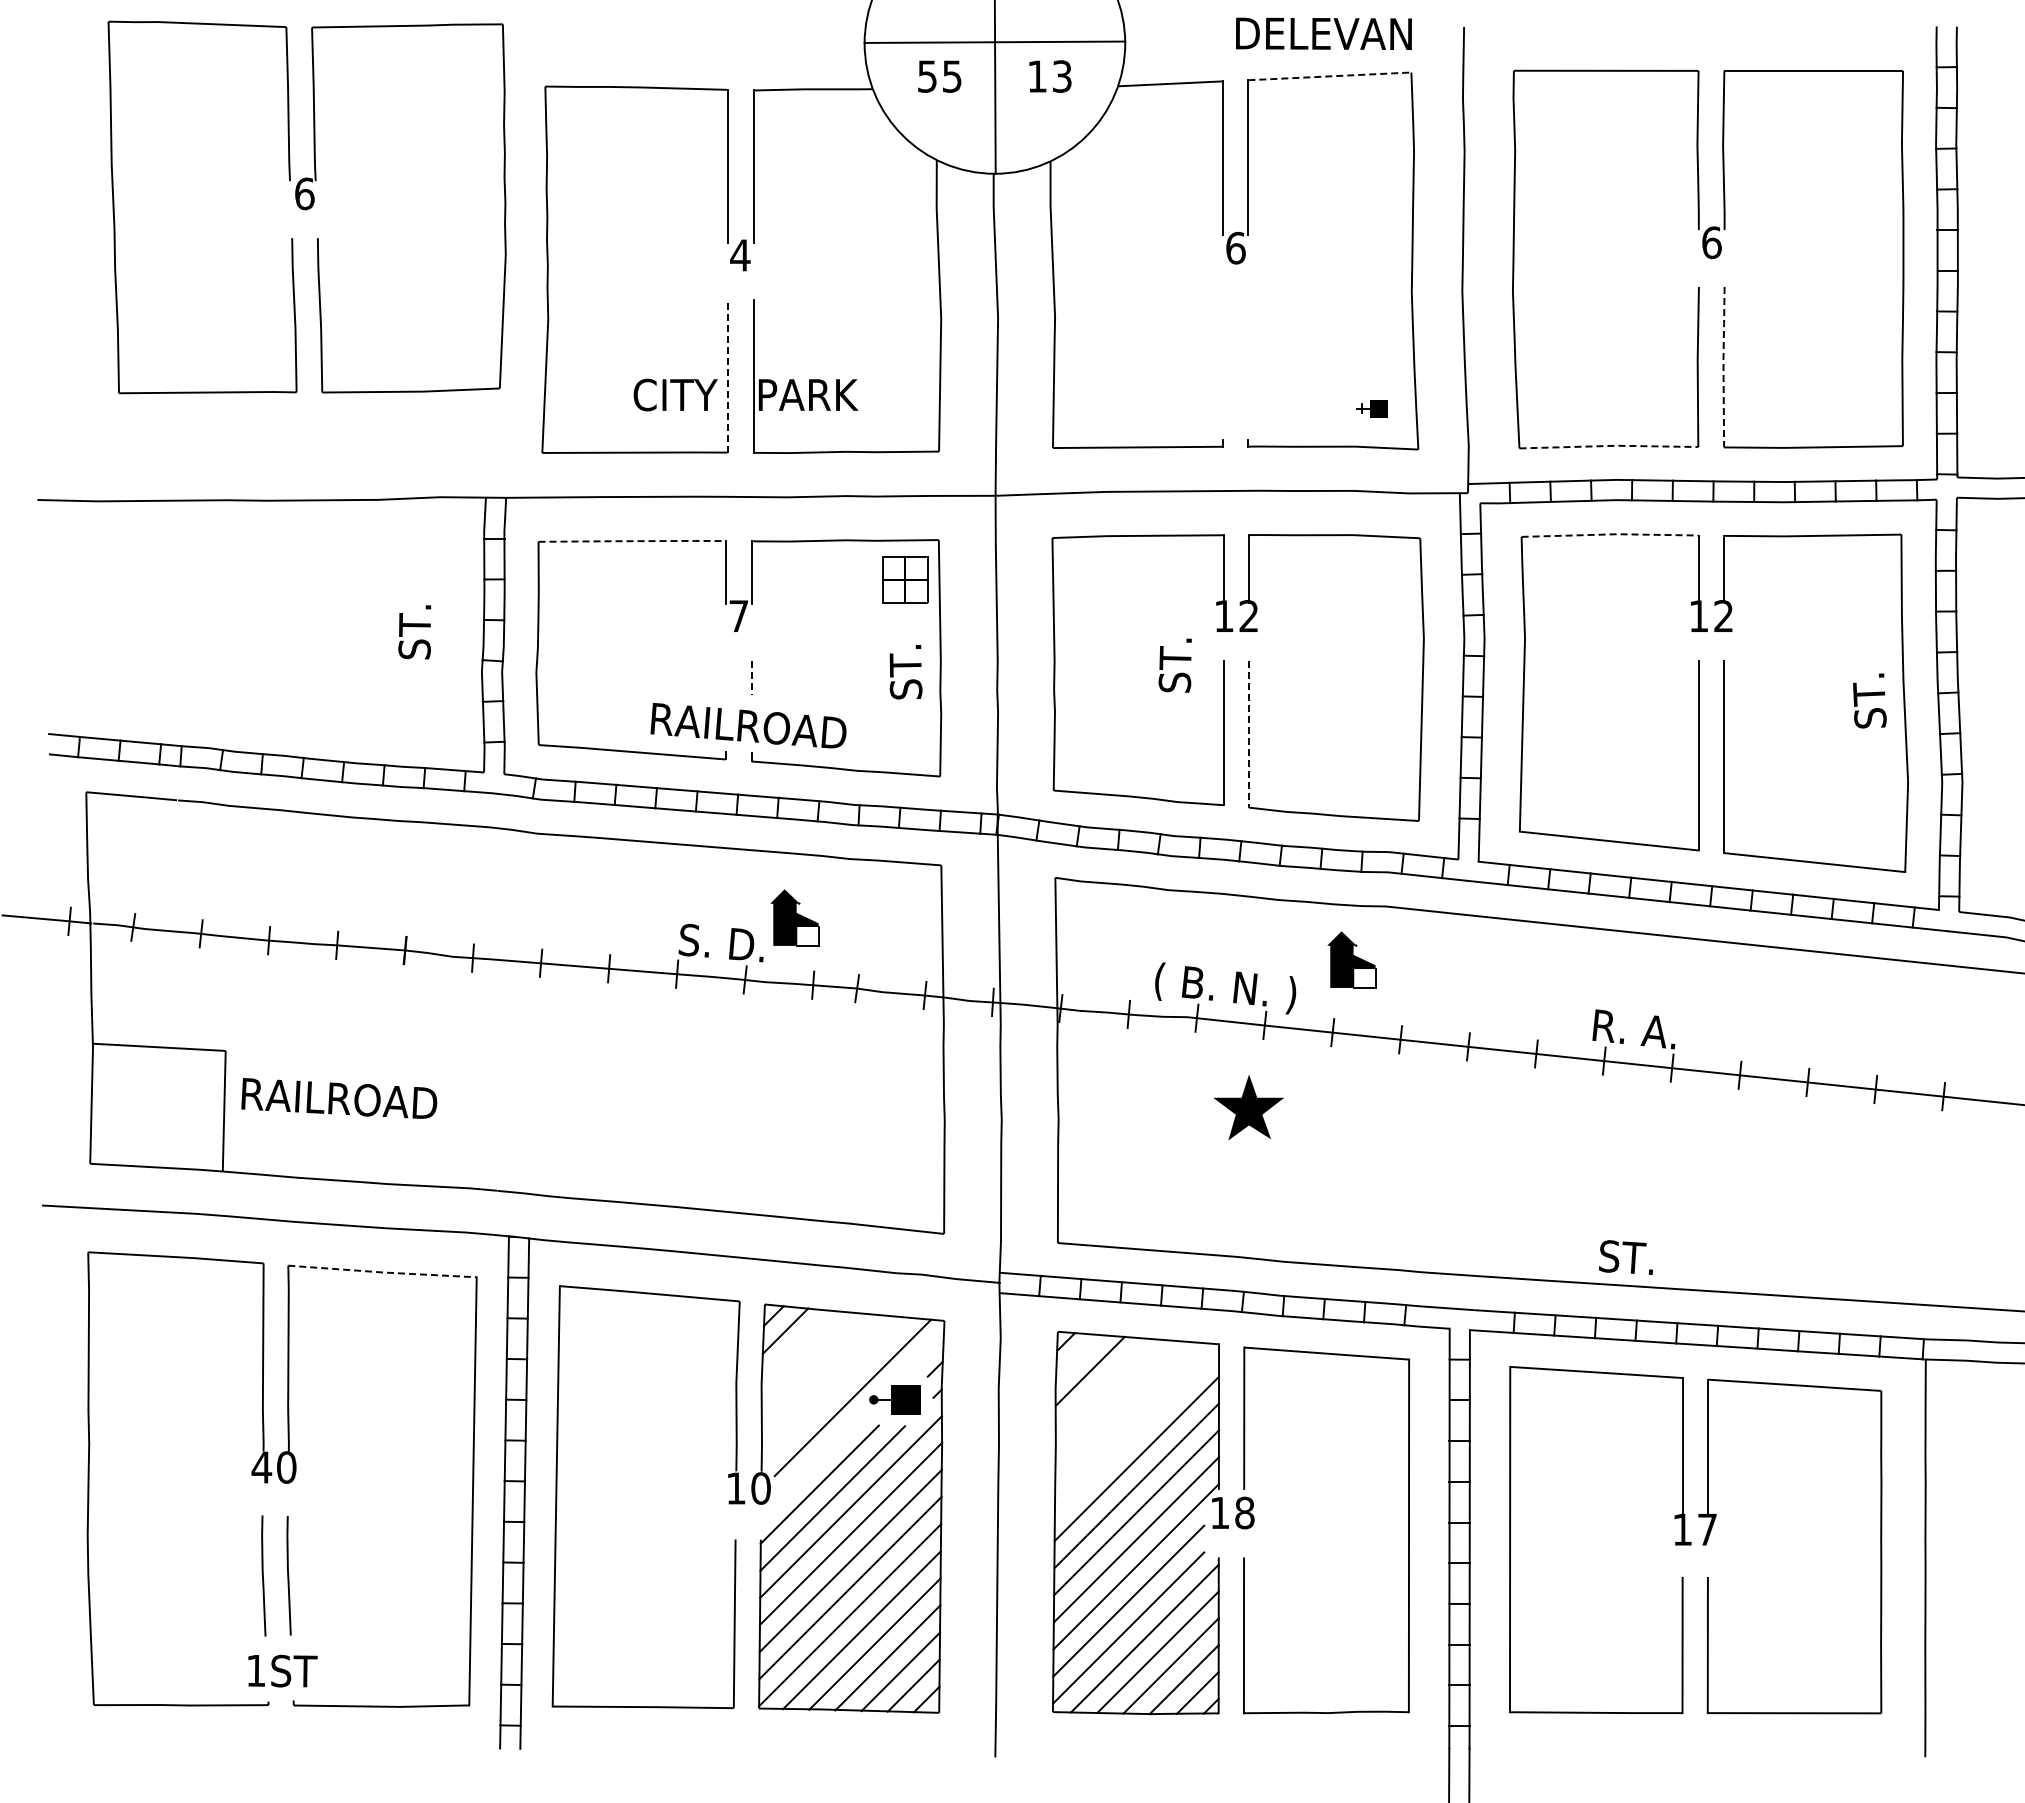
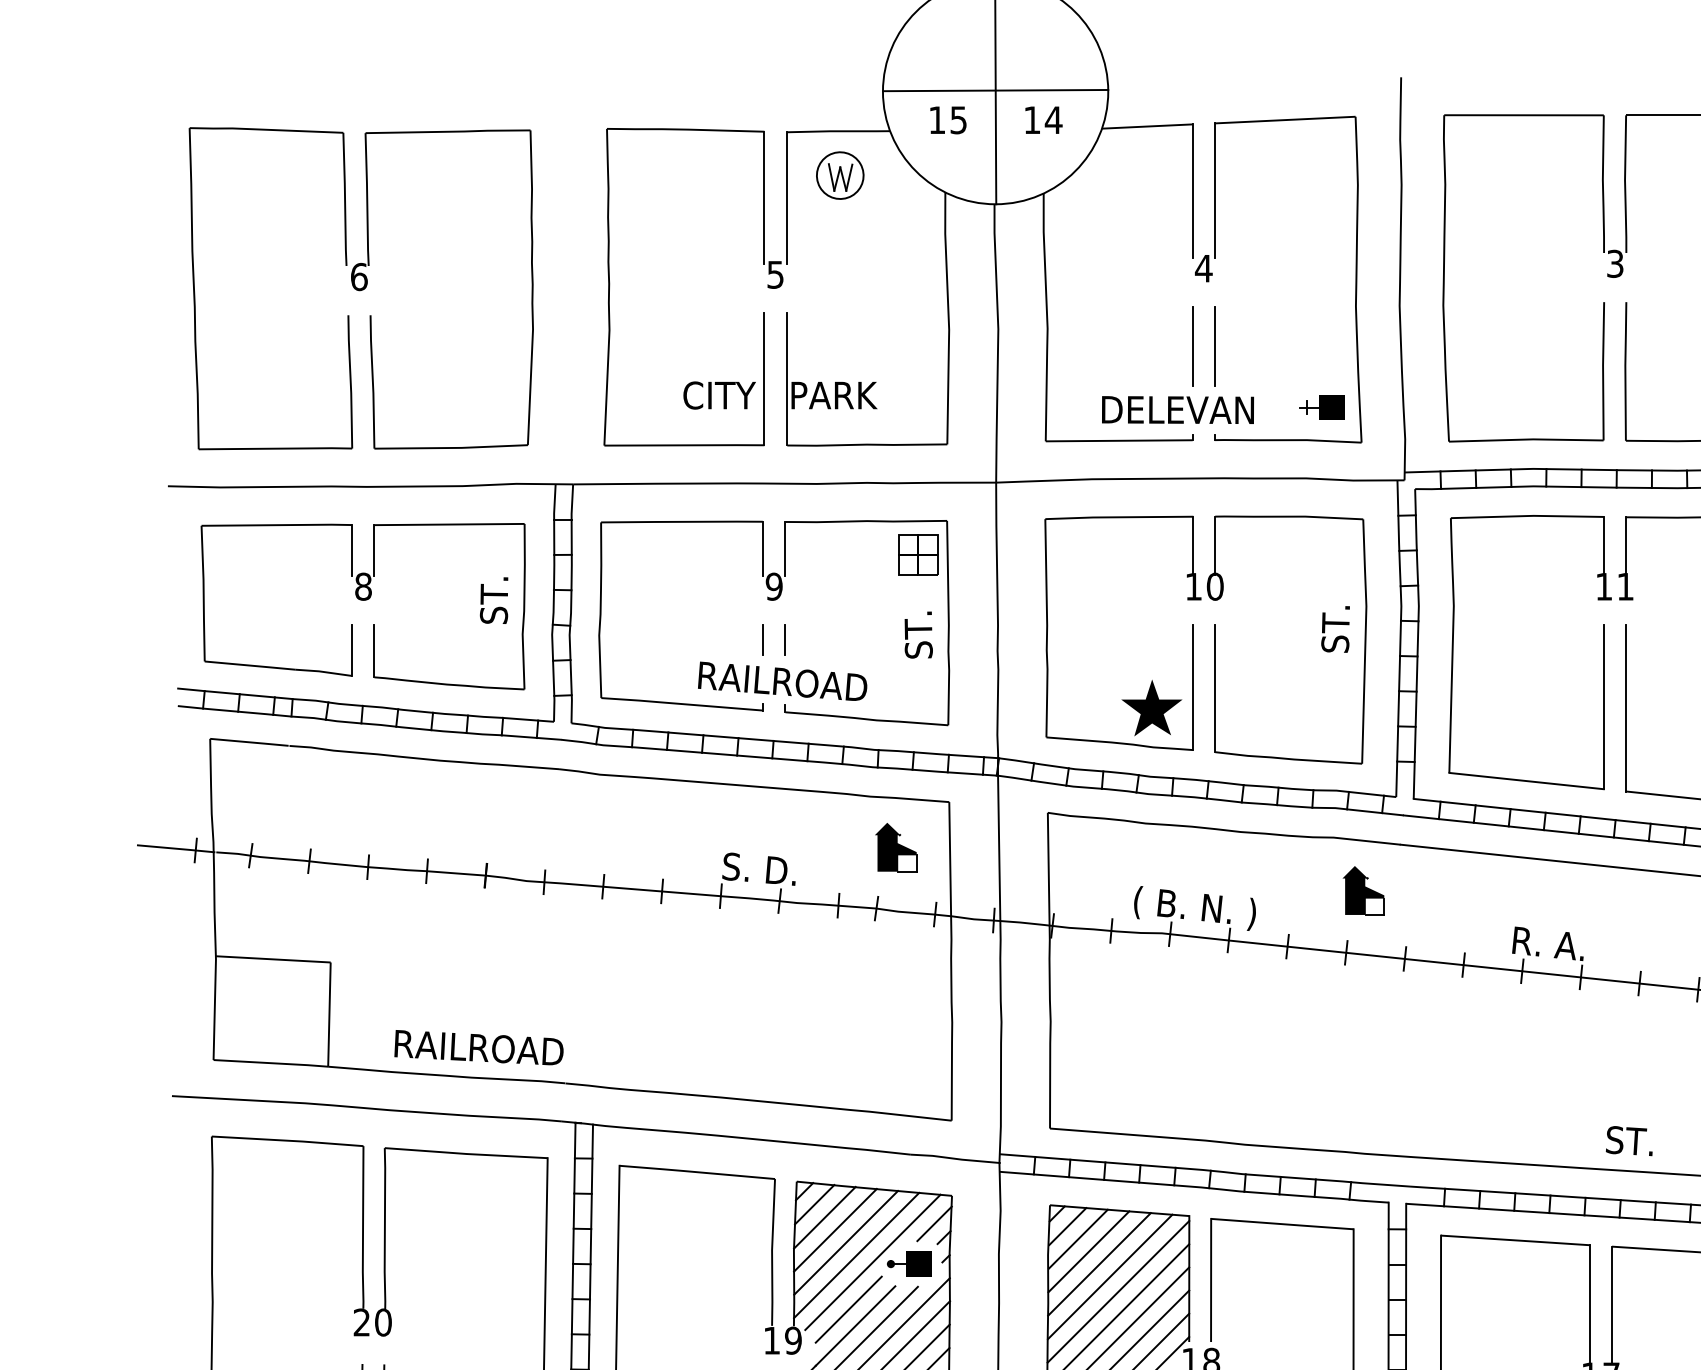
text: (1323, 33) -> (1177, 409), moved
text: (927, 76) -> (937, 120), 55 -> 15
text: (1061, 76) -> (1053, 120), 13 -> 14
line: (1329, 76) -> (1284, 120), dashed -> solid
part: (815, 140) -> (840, 175), added
part: (306, 207) -> (360, 288), moved
text: (1711, 242) -> (1615, 263), 6 -> 3
text: (1235, 247) -> (1203, 267), 6 -> 4
text: (740, 255) -> (775, 274), 4 -> 5
line: (1222, 337) -> (1192, 345), added
line: (1247, 337) -> (1213, 345), added
line: (1723, 366) -> (1625, 370), dashed -> solid
line: (727, 375) -> (764, 378), dashed -> solid
part: (1372, 408) -> (1321, 407), size x1.67
line: (1609, 445) -> (1526, 439), dashed -> solid
line: (1611, 534) -> (1528, 516), dashed -> solid
line: (632, 541) -> (682, 522), dashed -> solid
text: (1723, 615) -> (1625, 586), 12 -> 11
text: (738, 616) -> (773, 586), 7 -> 9
text: (1248, 616) -> (1214, 586), 12 -> 10
part: (263, 638) -> (363, 605), added
text: (1174, 665) -> (1334, 629), moved
line: (725, 677) -> (762, 639), added
line: (751, 678) -> (785, 640), dashed -> solid
line: (1248, 734) -> (1214, 688), dashed -> solid
part: (794, 917) -> (895, 847), moved
part: (1351, 959) -> (1363, 890), moved
text: (339, 1098) -> (479, 1047), moved
part: (1248, 1107) -> (1151, 707), moved
text: (1625, 1257) -> (1628, 1141), moved
line: (382, 1272) -> (466, 1154), dashed -> solid
line: (797, 1345) -> (824, 1217), added
line: (924, 1353) -> (934, 1224), added
line: (1078, 1356) -> (1067, 1226), added
line: (809, 1360) -> (835, 1230), added
line: (822, 1375) -> (846, 1243), added
line: (1102, 1385) -> (1088, 1251), added
line: (833, 1389) -> (856, 1255), added
line: (1114, 1399) -> (1098, 1263), added
line: (1127, 1414) -> (1110, 1276), added
line: (1137, 1431) -> (1118, 1291), added
line: (824, 1452) -> (848, 1309), added
text: (261, 1467) -> (361, 1322), 40 -> 20
text: (760, 1488) -> (792, 1340), 10 -> 19

